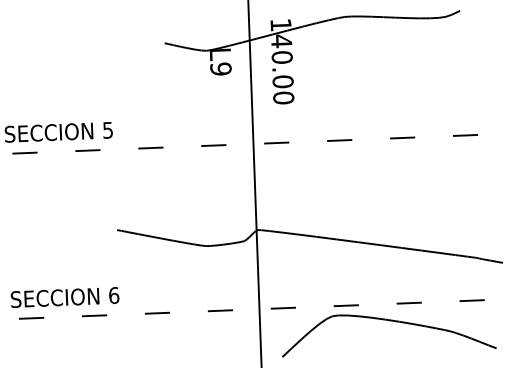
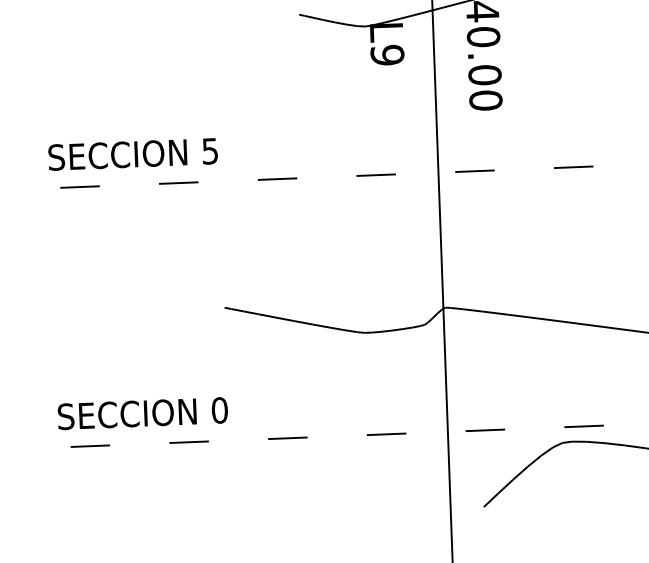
text: (114, 295) -> (220, 410), 6 -> 0

